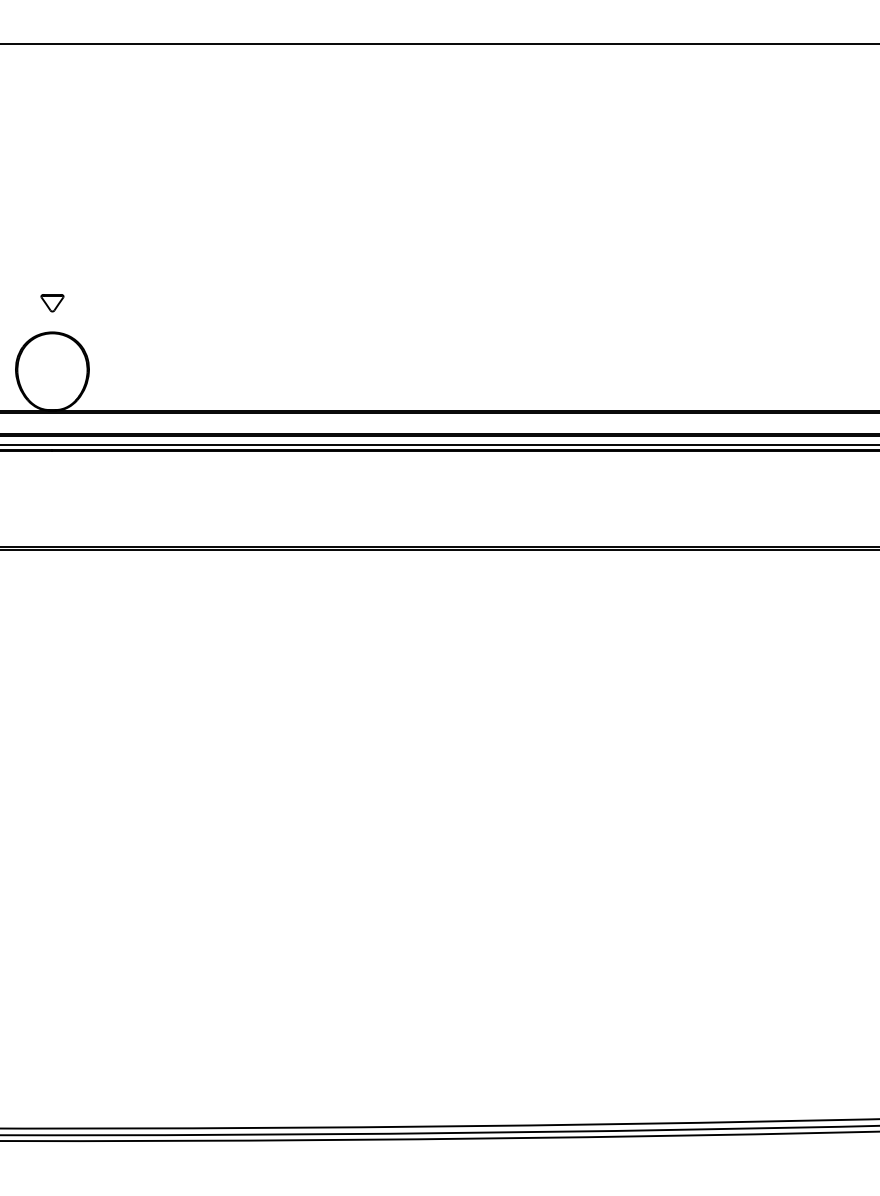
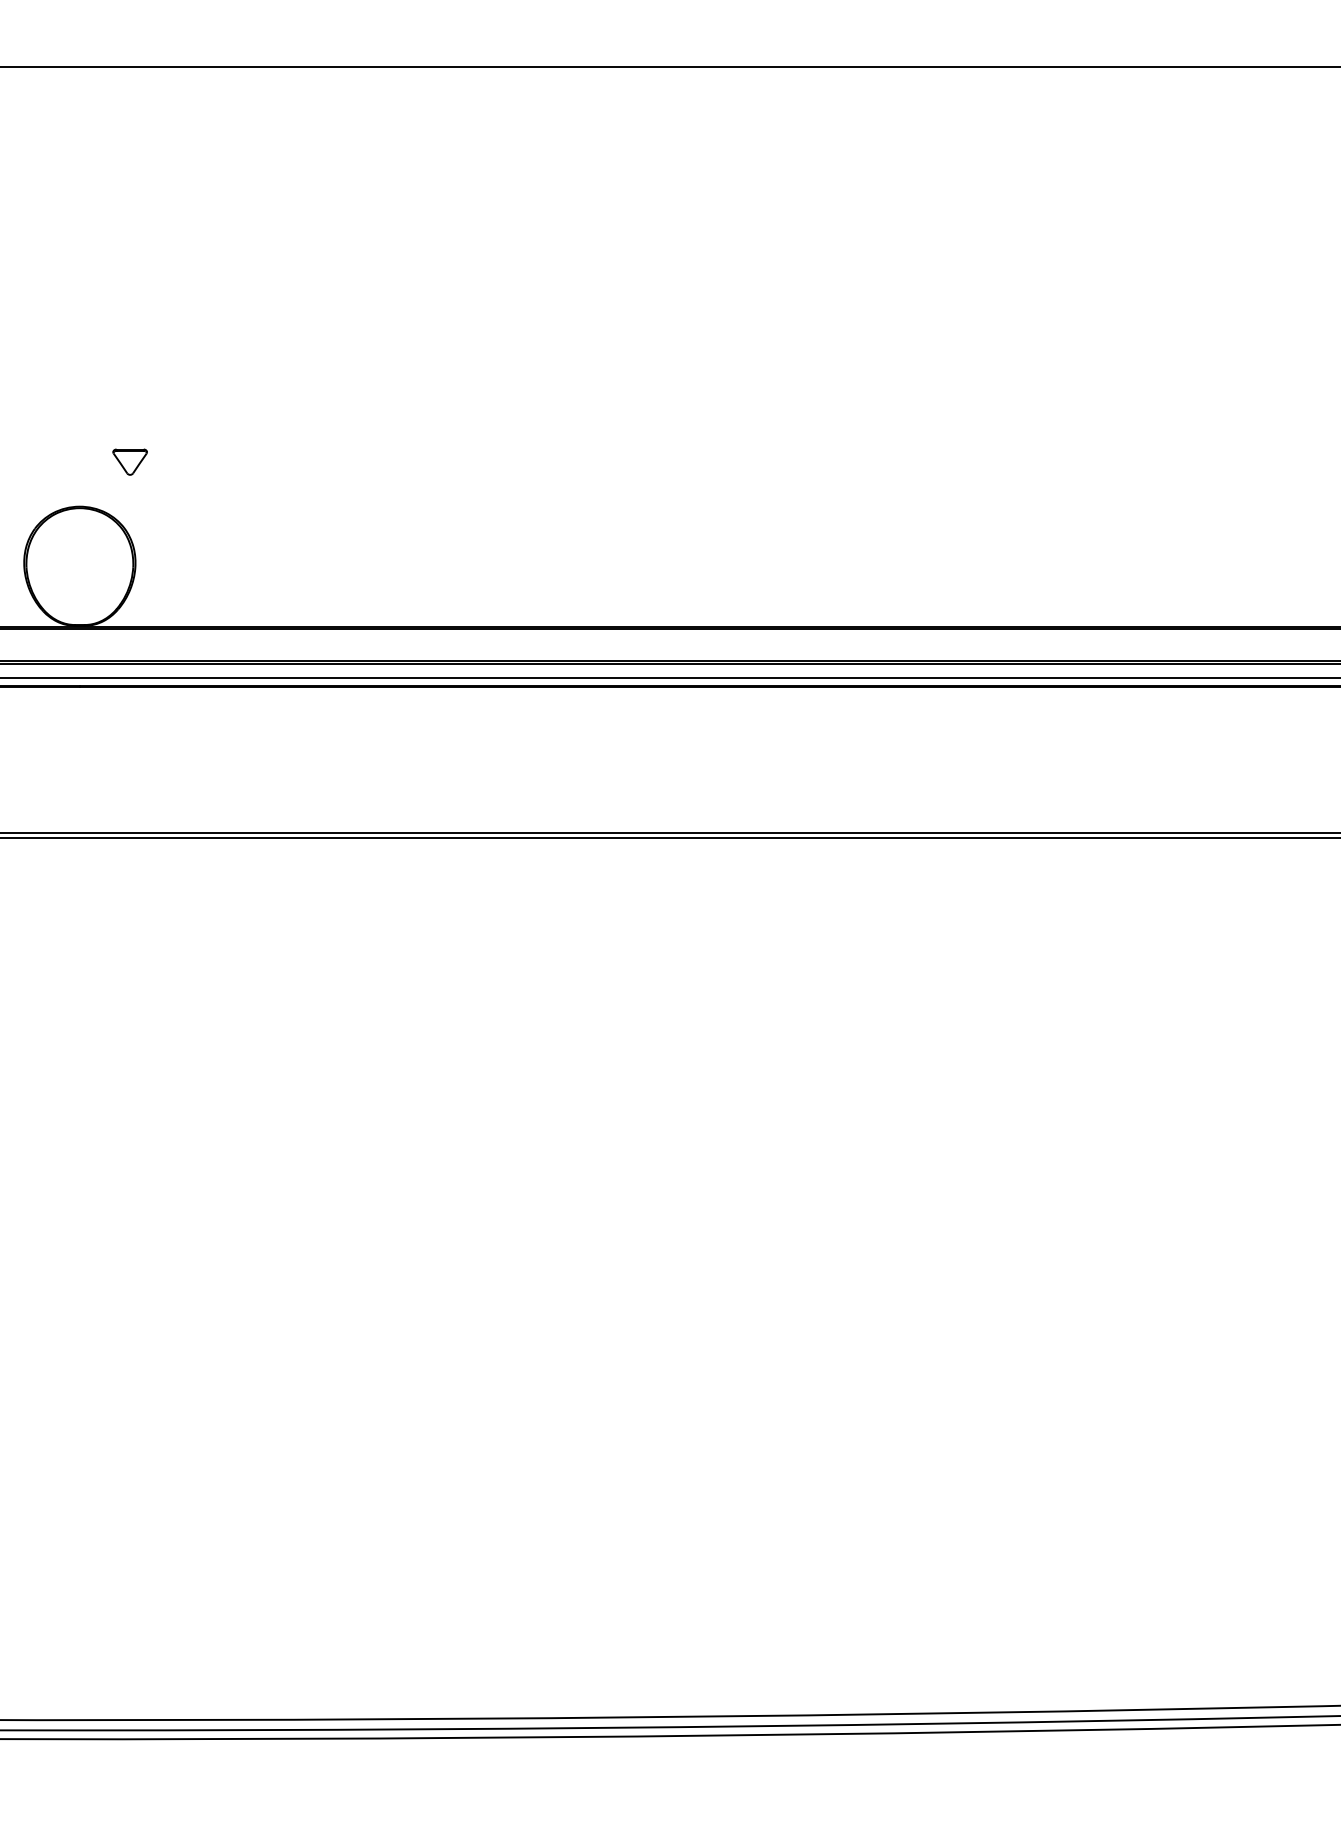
part: (52, 303) -> (130, 462), moved

